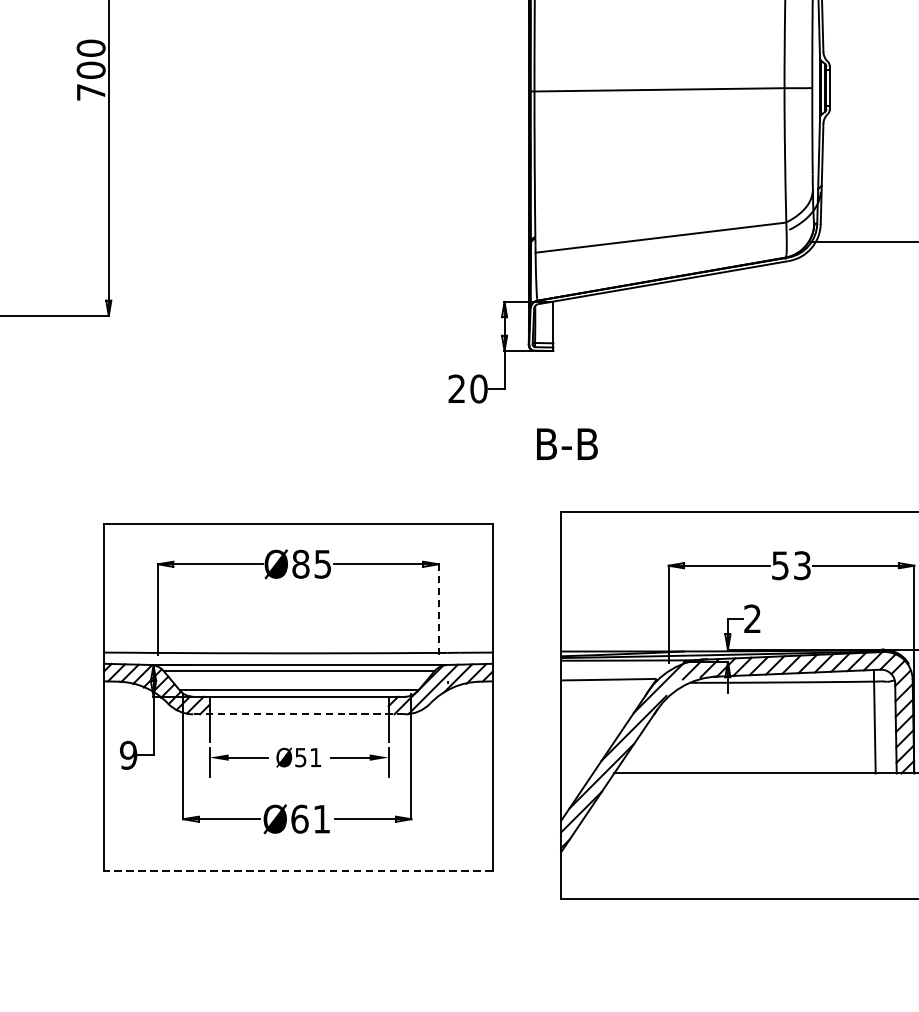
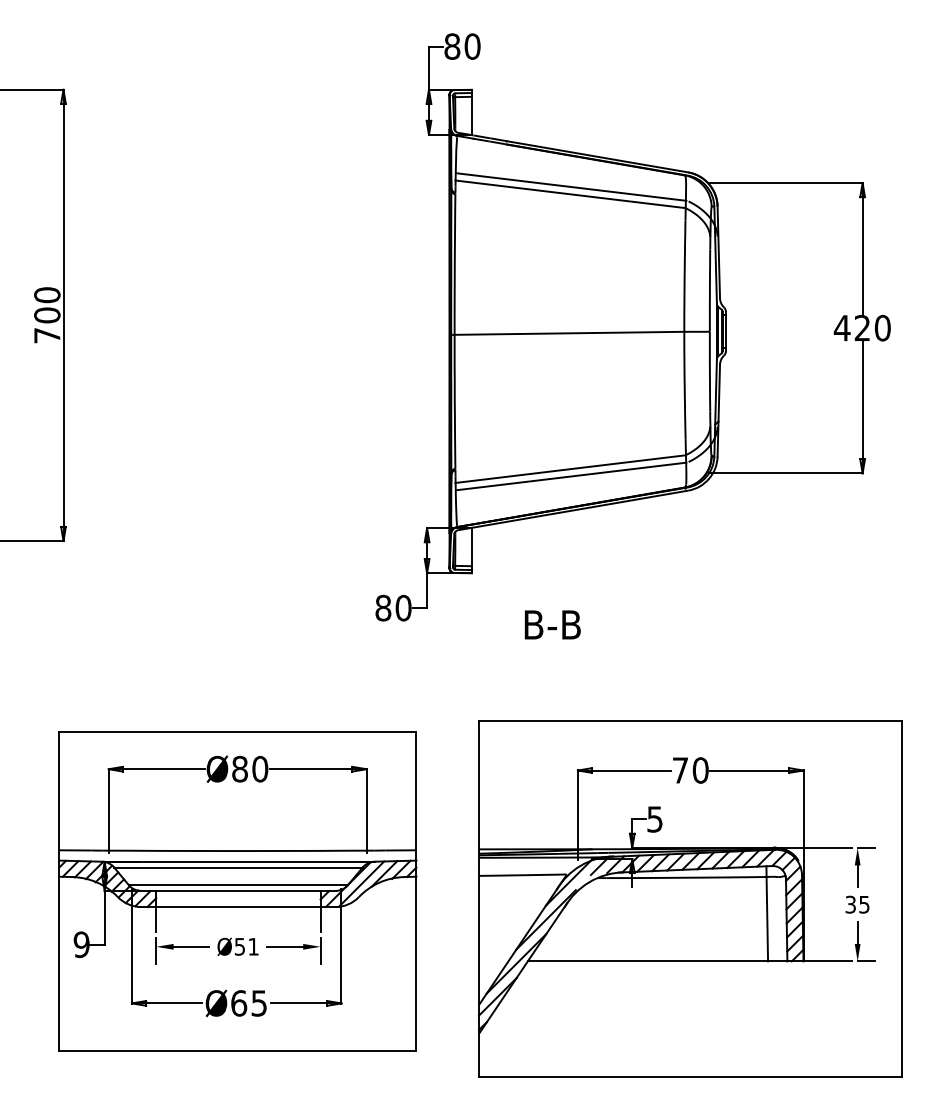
line: (661, 245) -> (571, 476), added
text: (457, 388) -> (383, 607), 20 -> 80
text: (567, 443) -> (552, 624), moved
text: (323, 563) -> (260, 768), Ø85 -> Ø80
text: (791, 565) -> (690, 770), 53 -> 70
line: (438, 609) -> (366, 810), dashed -> solid
text: (752, 619) -> (654, 819), 2 -> 5
line: (298, 714) -> (237, 907), dashed -> solid
text: (321, 819) -> (258, 1003), Ø61 -> Ø65
line: (298, 870) -> (237, 1050), dashed -> solid

